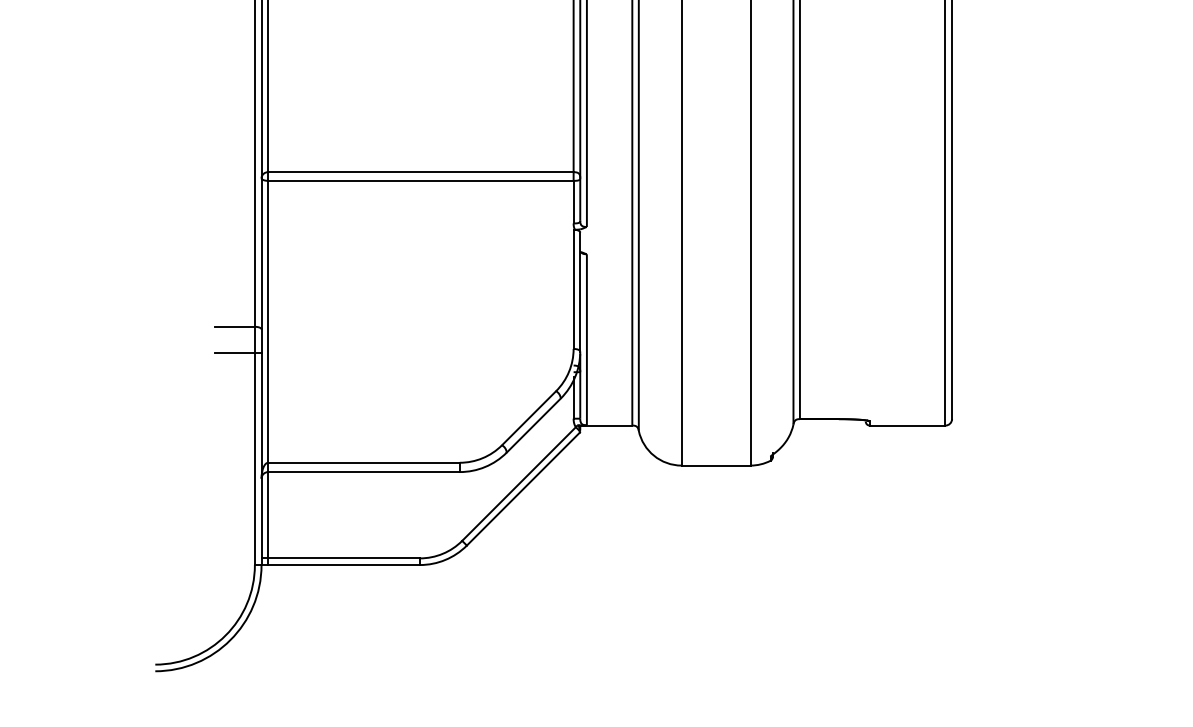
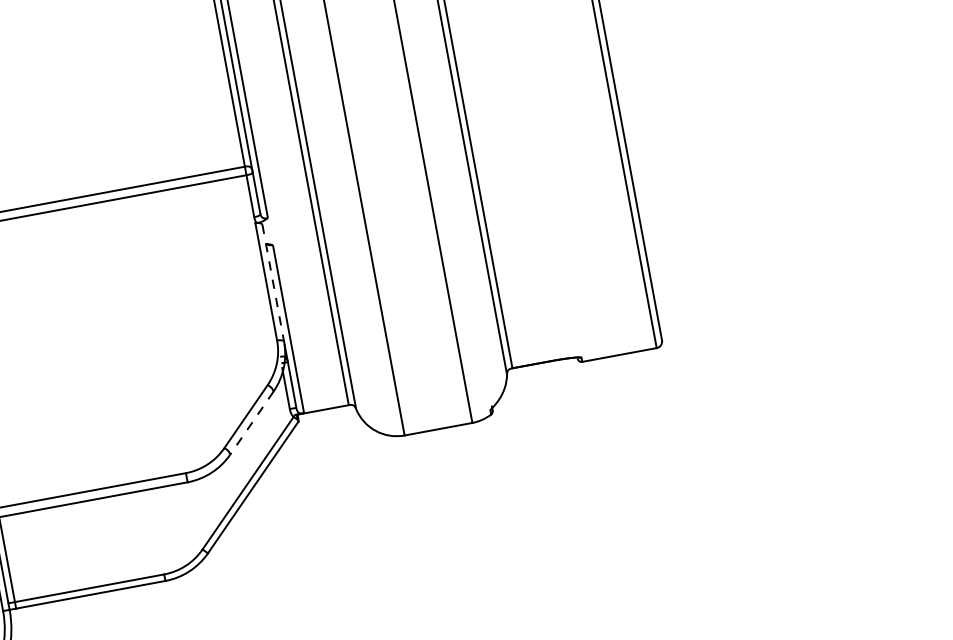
line: (580, 292) -> (273, 283), solid -> dashed
line: (533, 425) -> (251, 423), solid -> dashed

